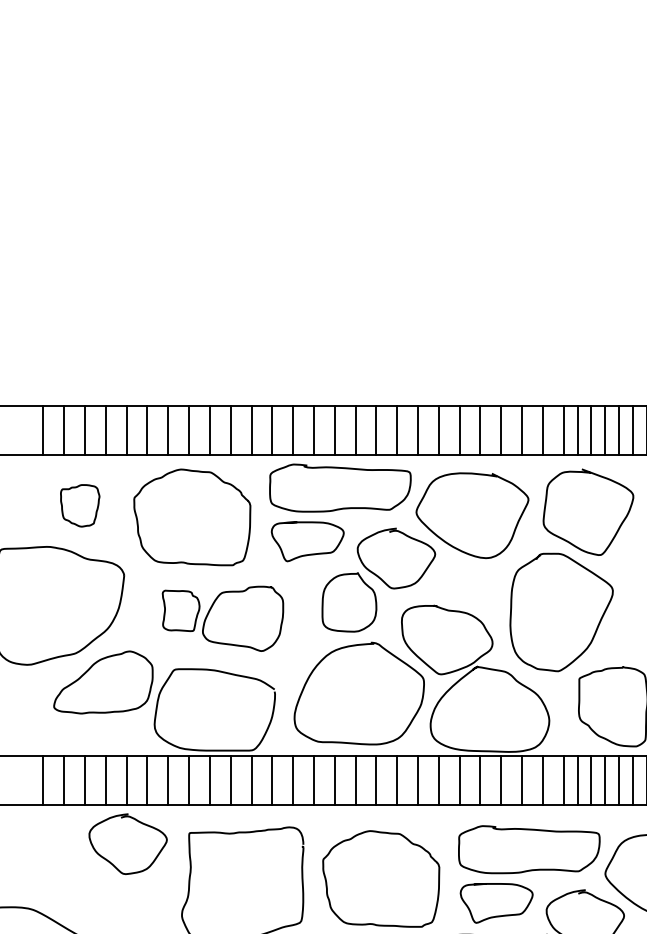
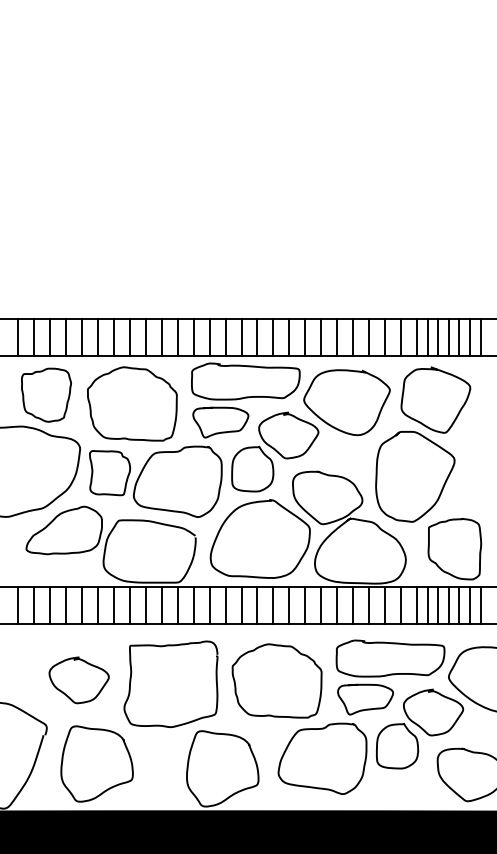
part: (80, 505) -> (46, 394), size x1.67
part: (222, 618) -> (155, 481), size x1.43
curve: (114, 863) -> (68, 695), moved

